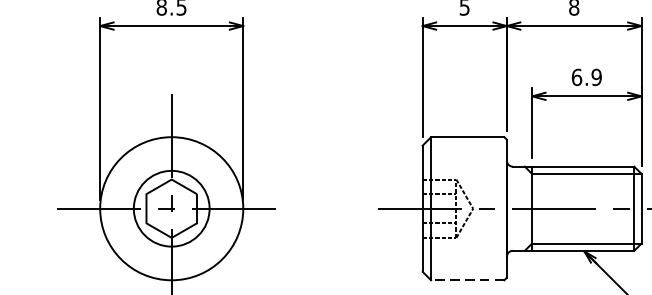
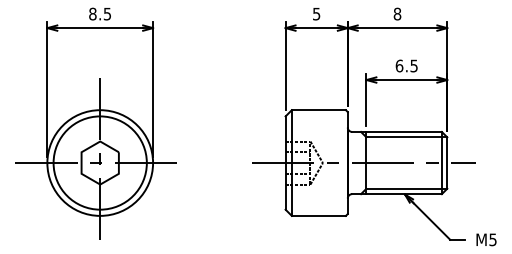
text: (595, 76) -> (413, 65), 6.9 -> 6.5
circle: (170, 208) -> (99, 162), size x1.67
line: (467, 279) -> (318, 215), dashed -> solid

